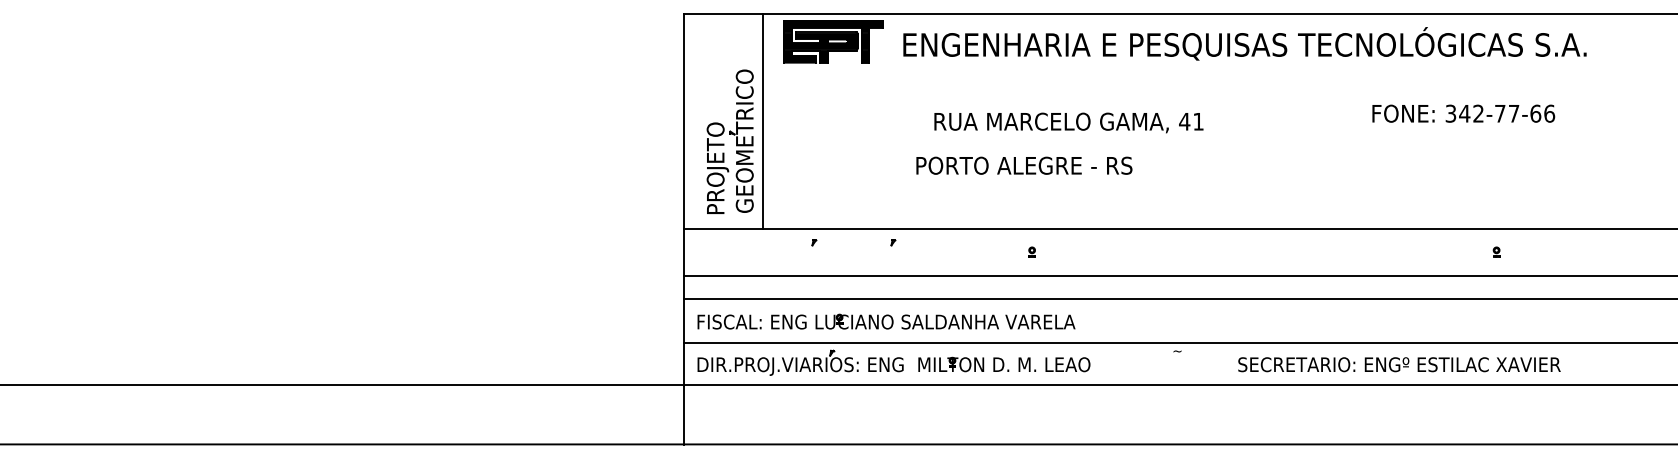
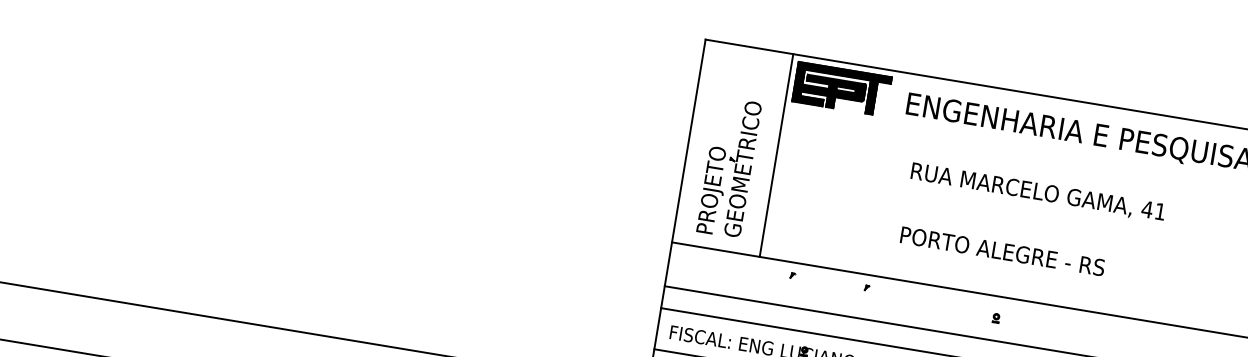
line: (763, 121) -> (776, 155), moved
text: (1068, 122) -> (1037, 192), moved
text: (1024, 165) -> (1002, 251), moved

